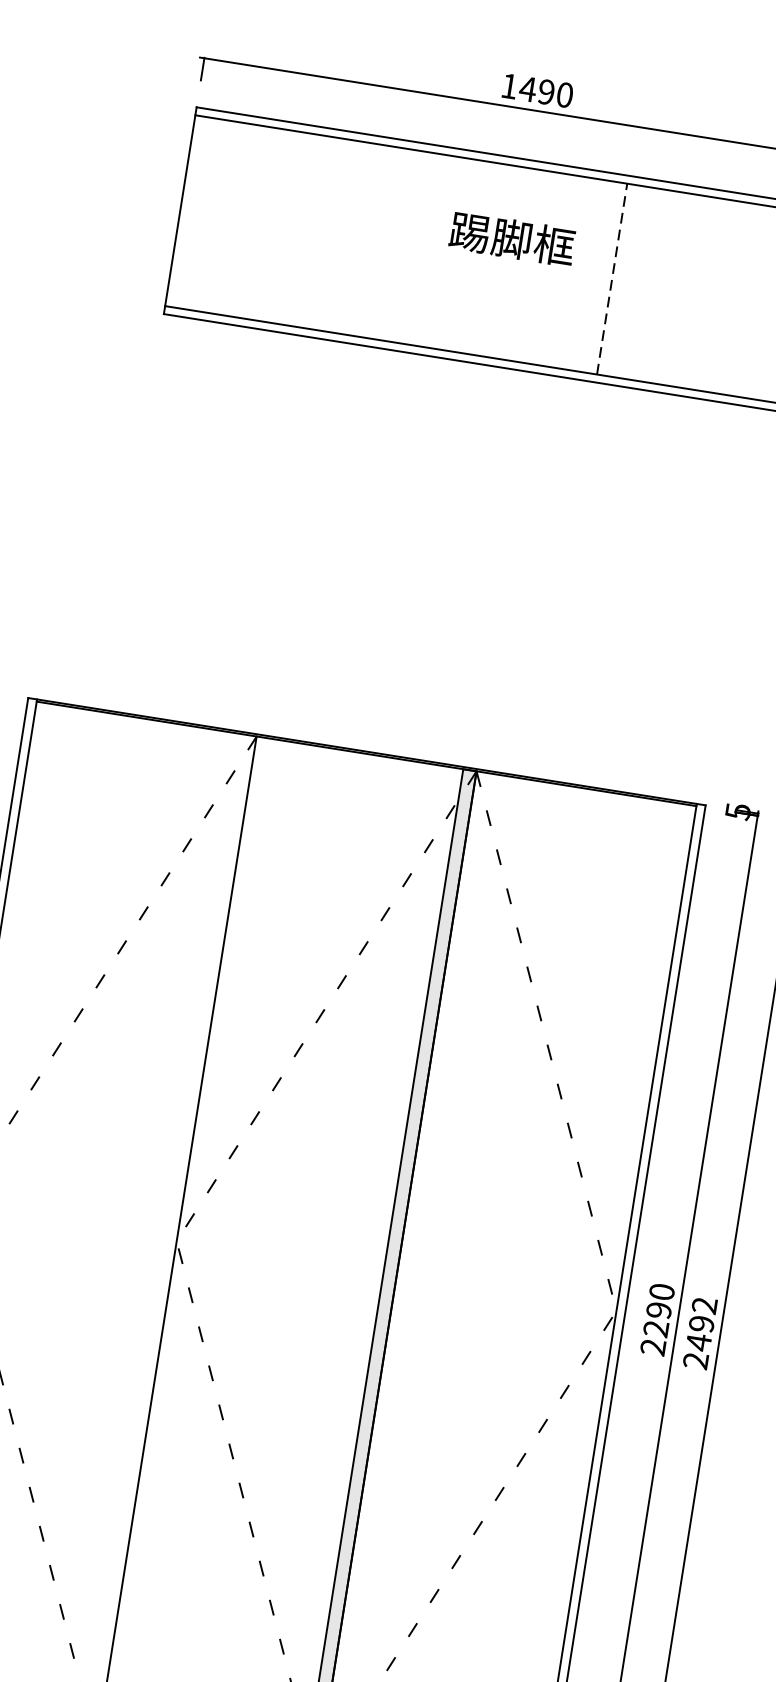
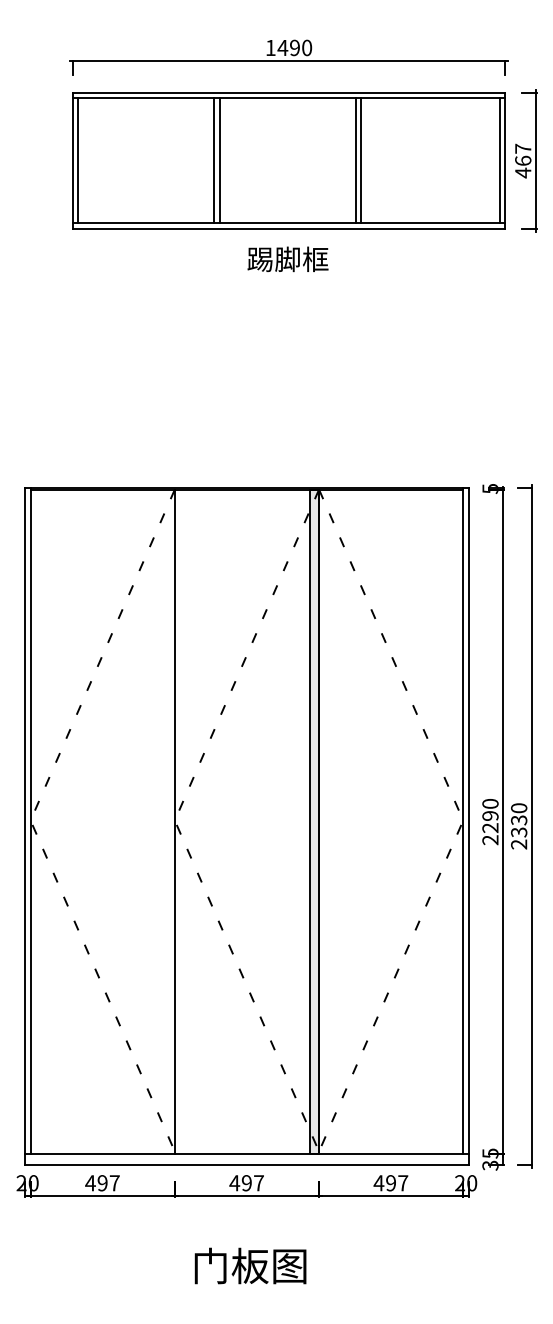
line: (187, 211) -> (77, 160), added
text: (511, 239) -> (287, 259), moved
line: (396, 244) -> (214, 160), added
line: (404, 245) -> (219, 160), added
line: (611, 278) -> (355, 160), dashed -> solid
line: (620, 279) -> (361, 160), added
text: (702, 1324) -> (519, 820), 2492 -> 2330

